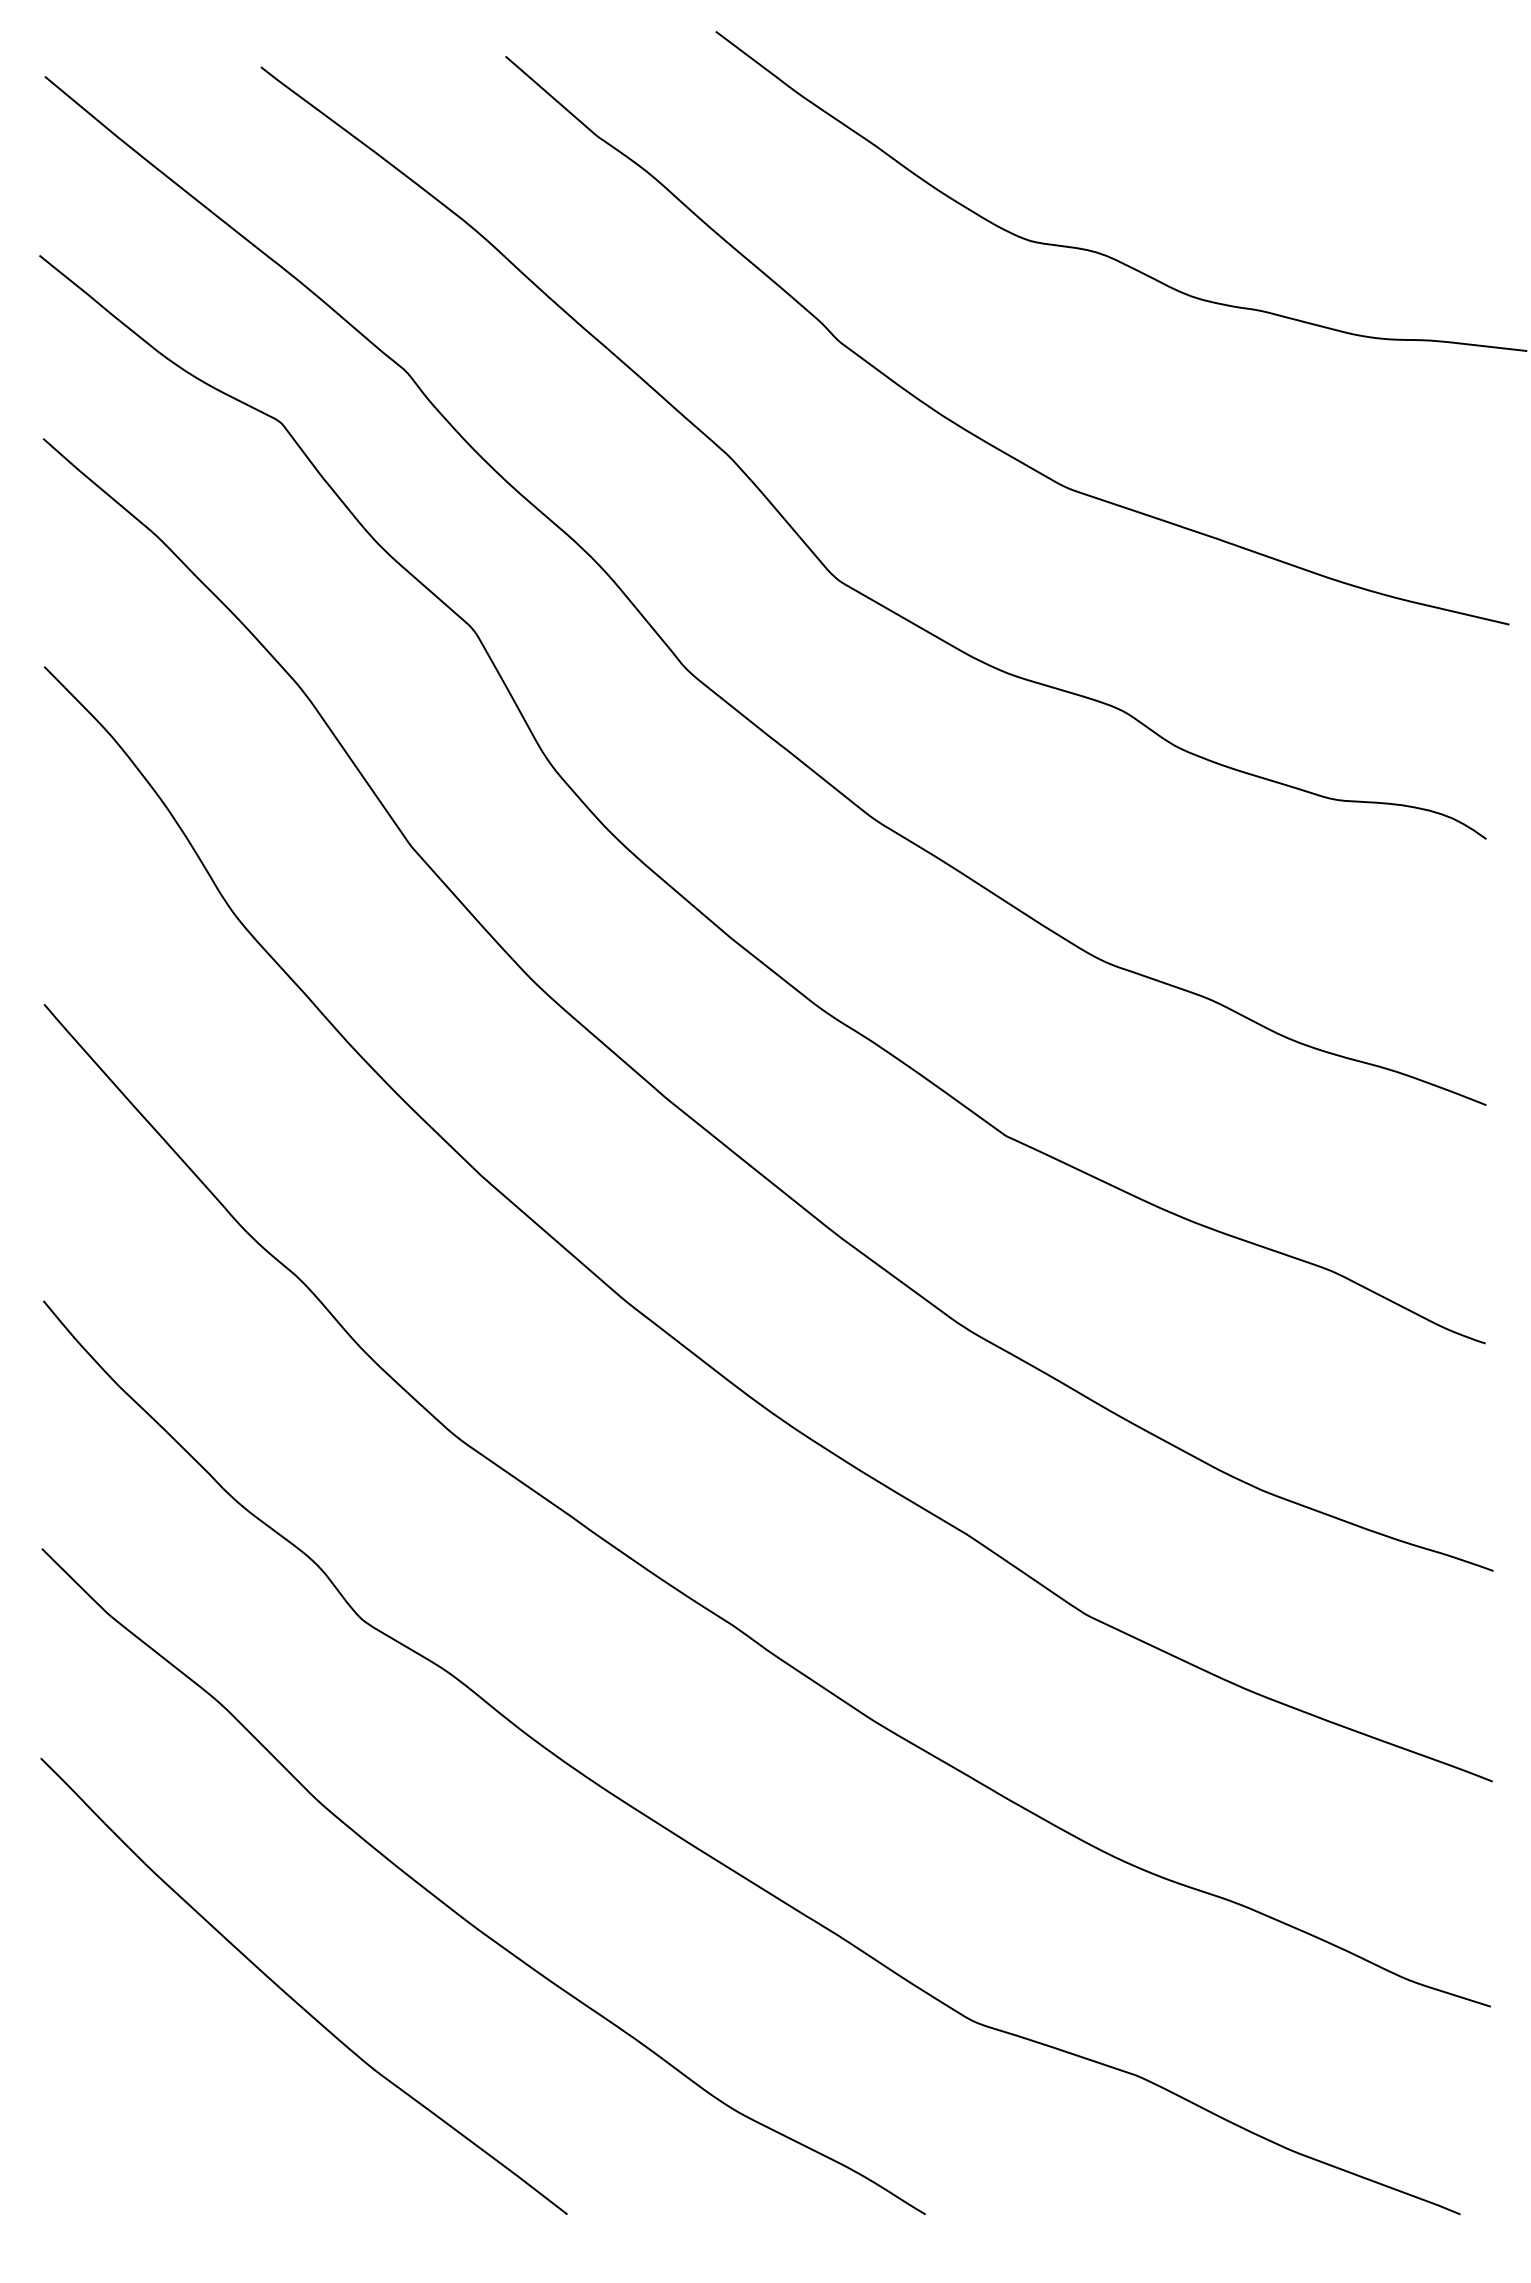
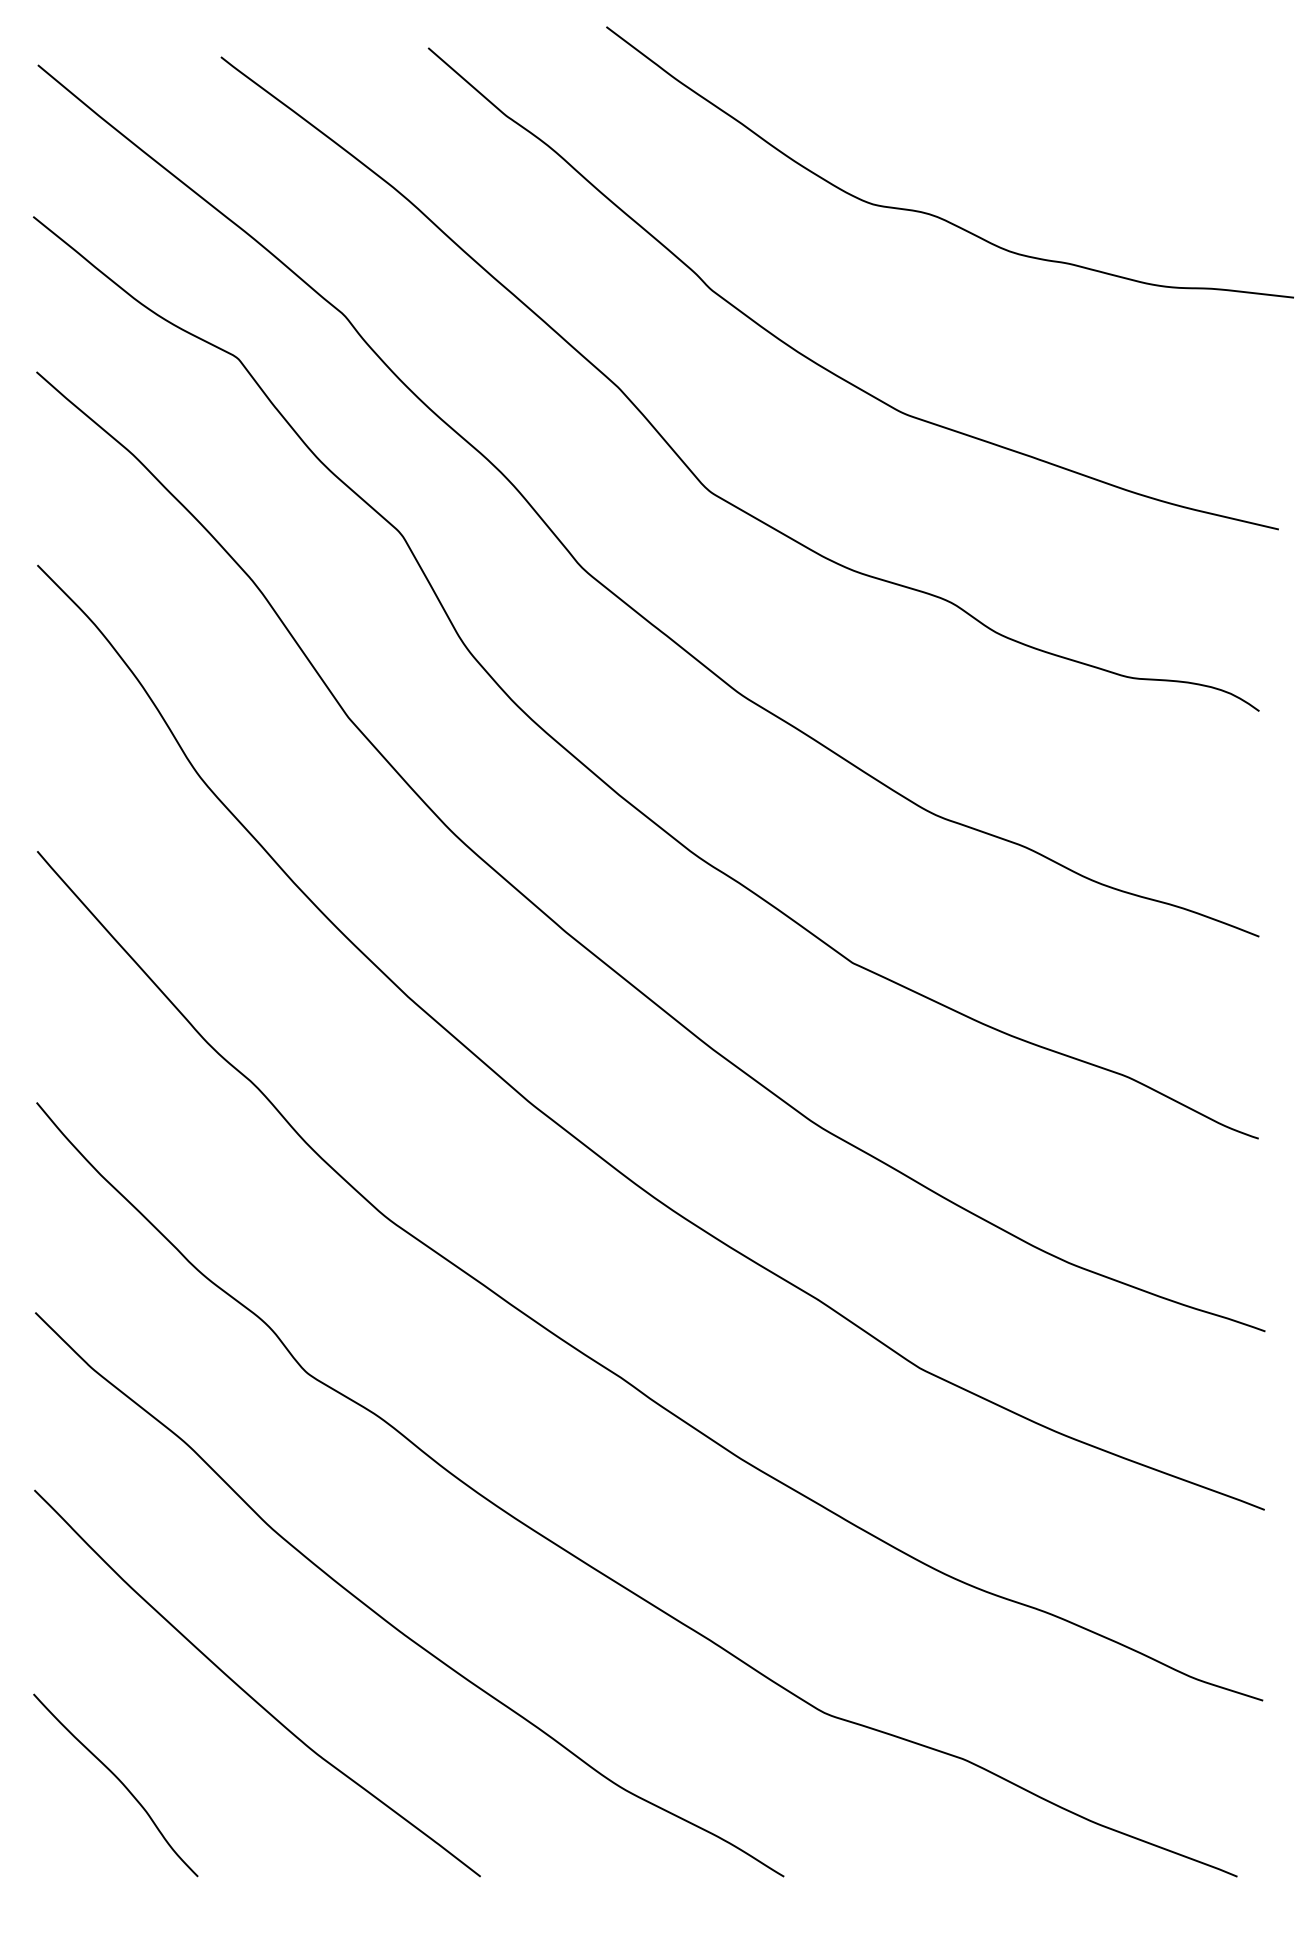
curve: (140, 2101) -> (118, 1781), added

